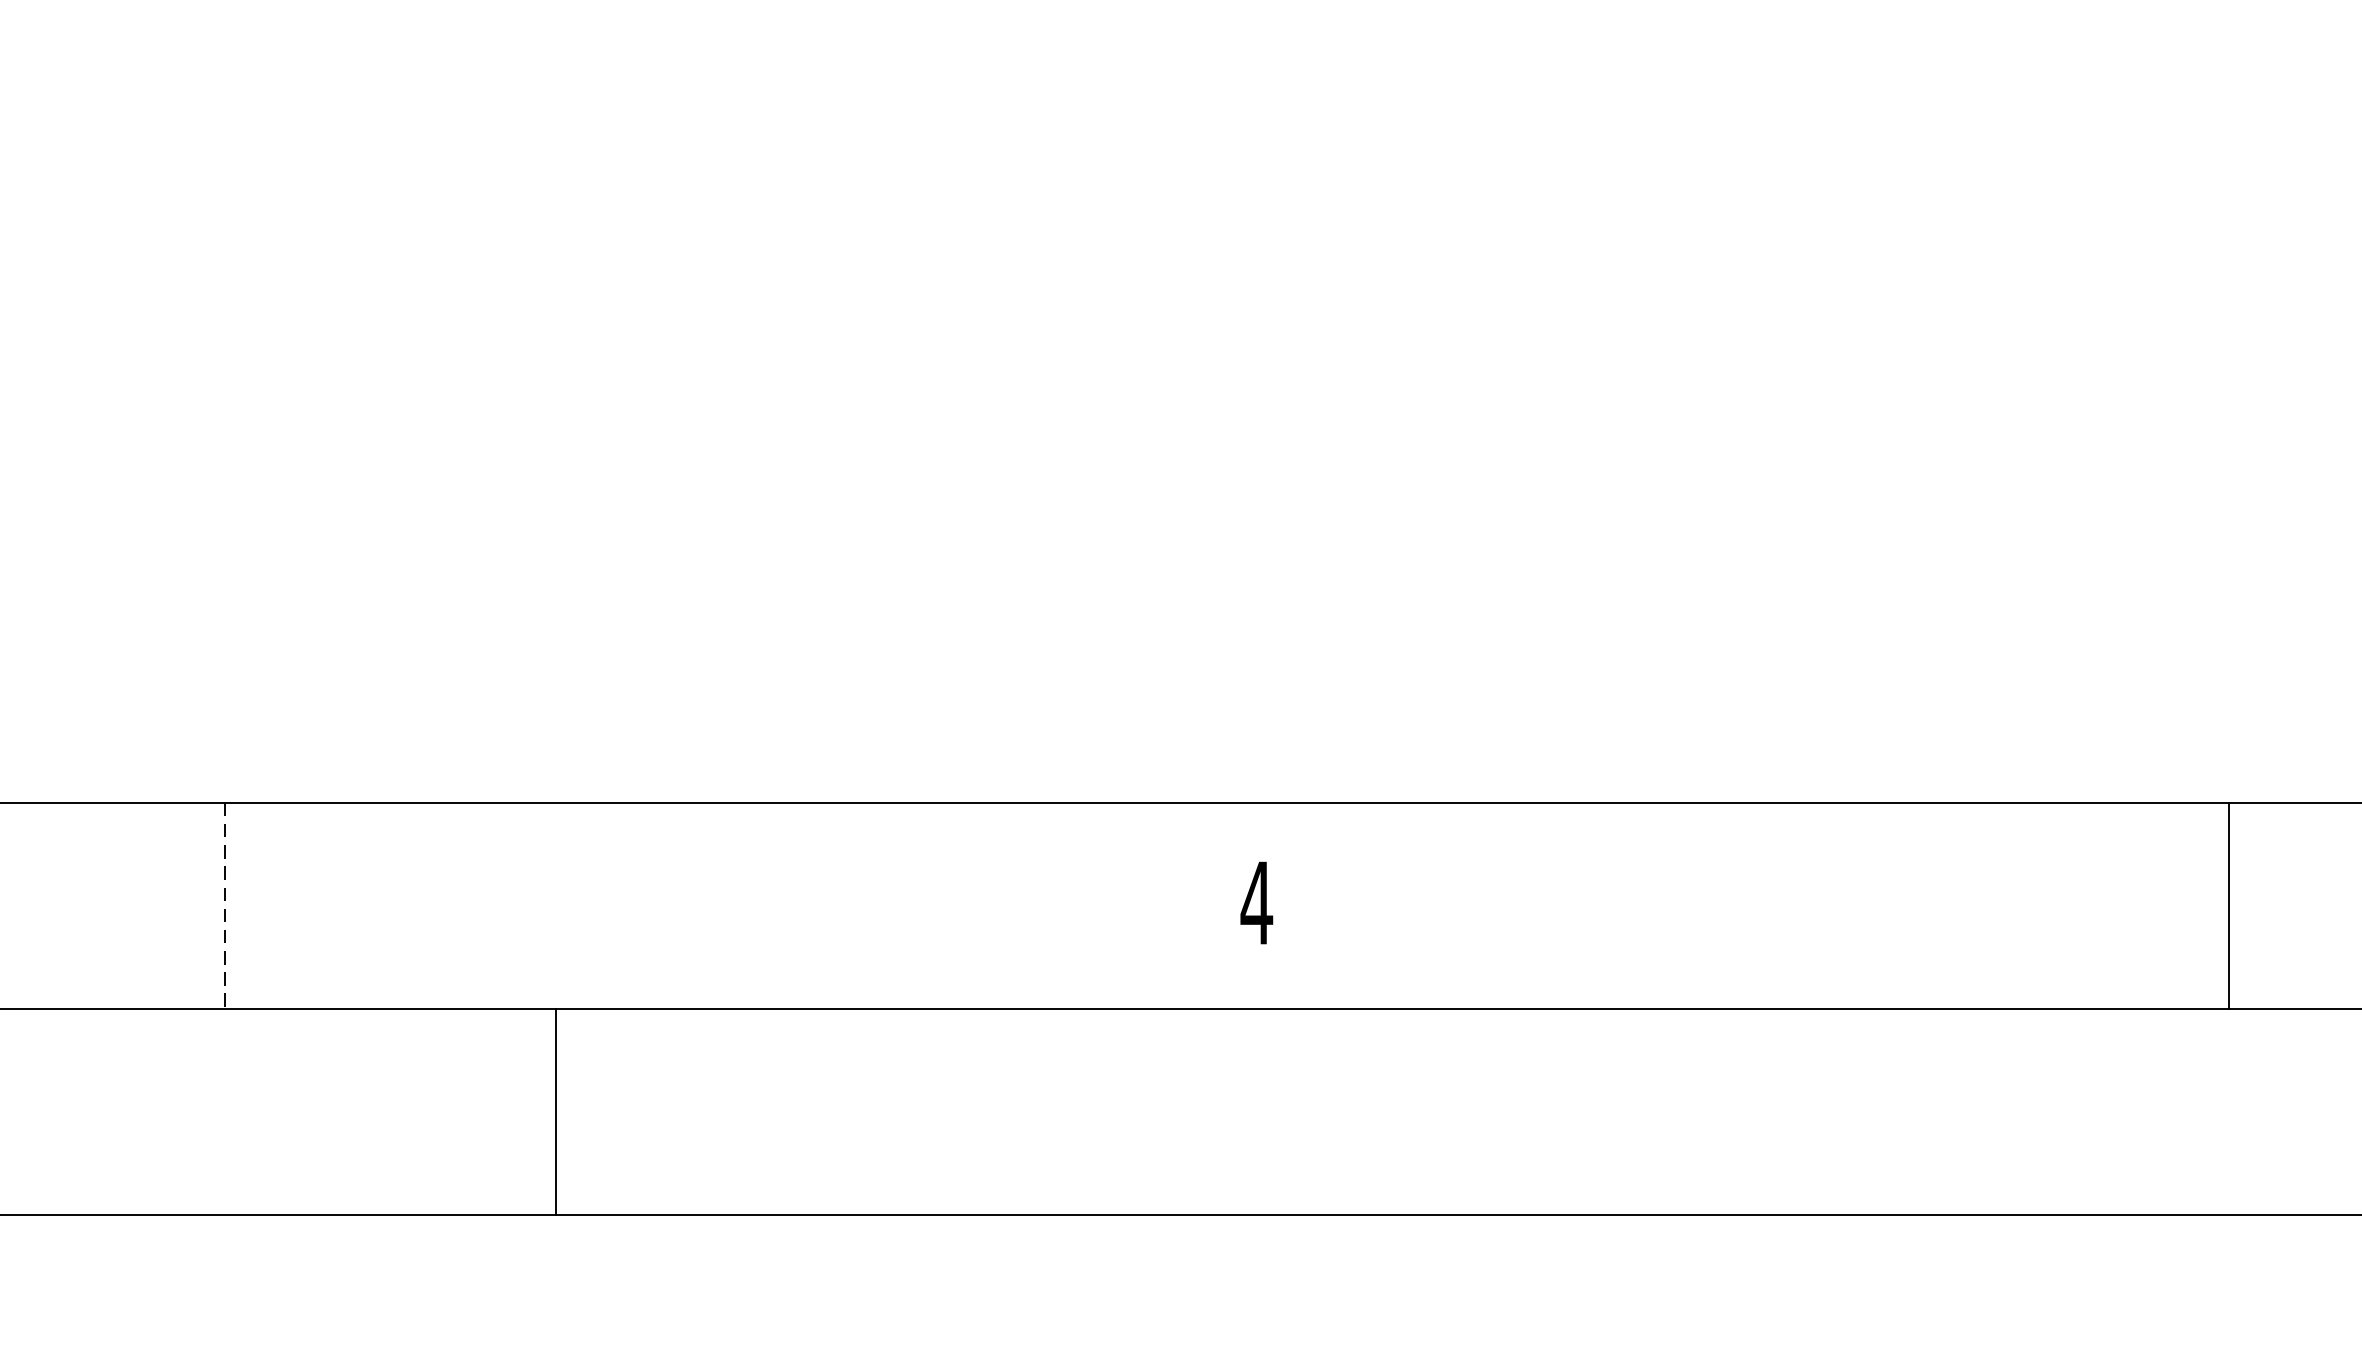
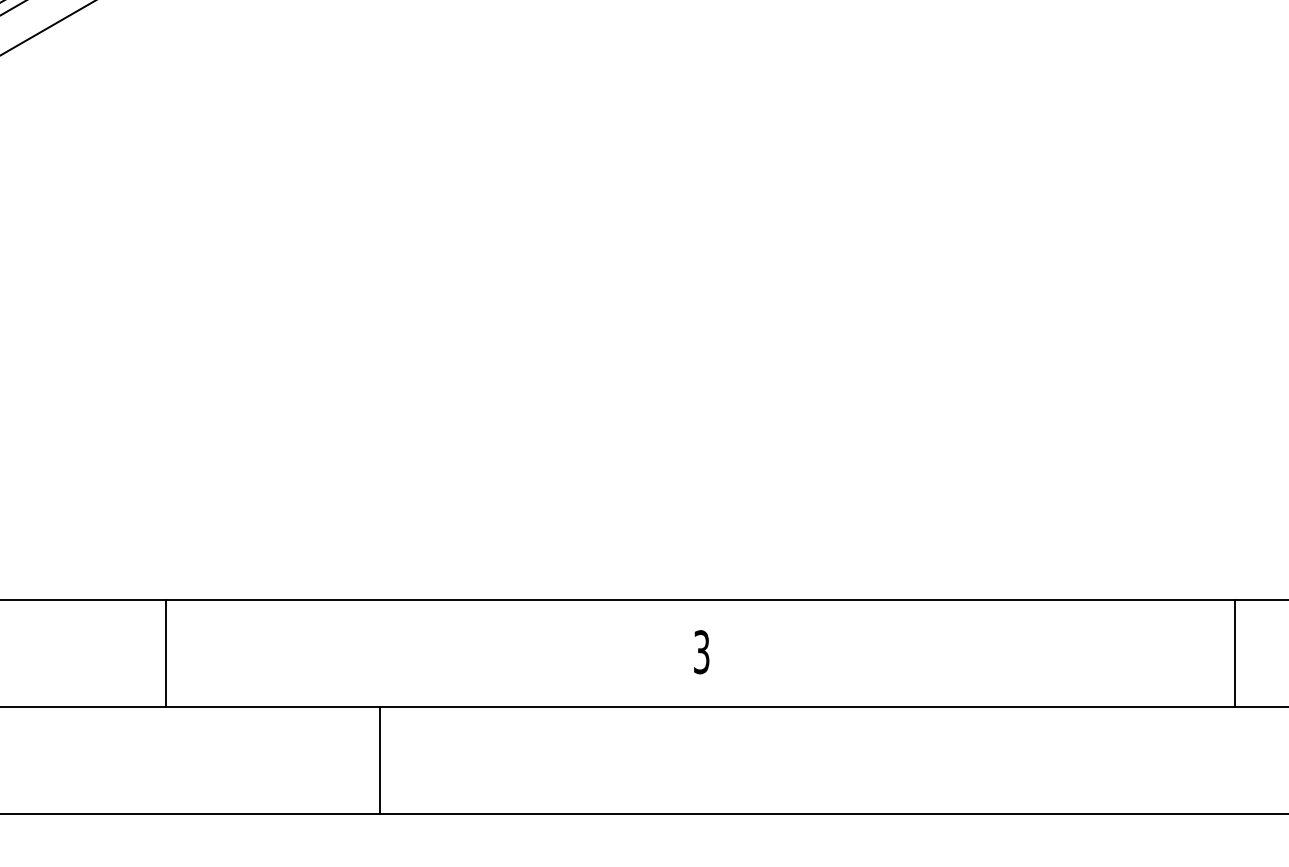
text: (1256, 903) -> (701, 652), 4 -> 3
line: (2229, 905) -> (1235, 653), moved
line: (225, 907) -> (166, 654), dashed -> solid
line: (557, 1111) -> (380, 760), moved

